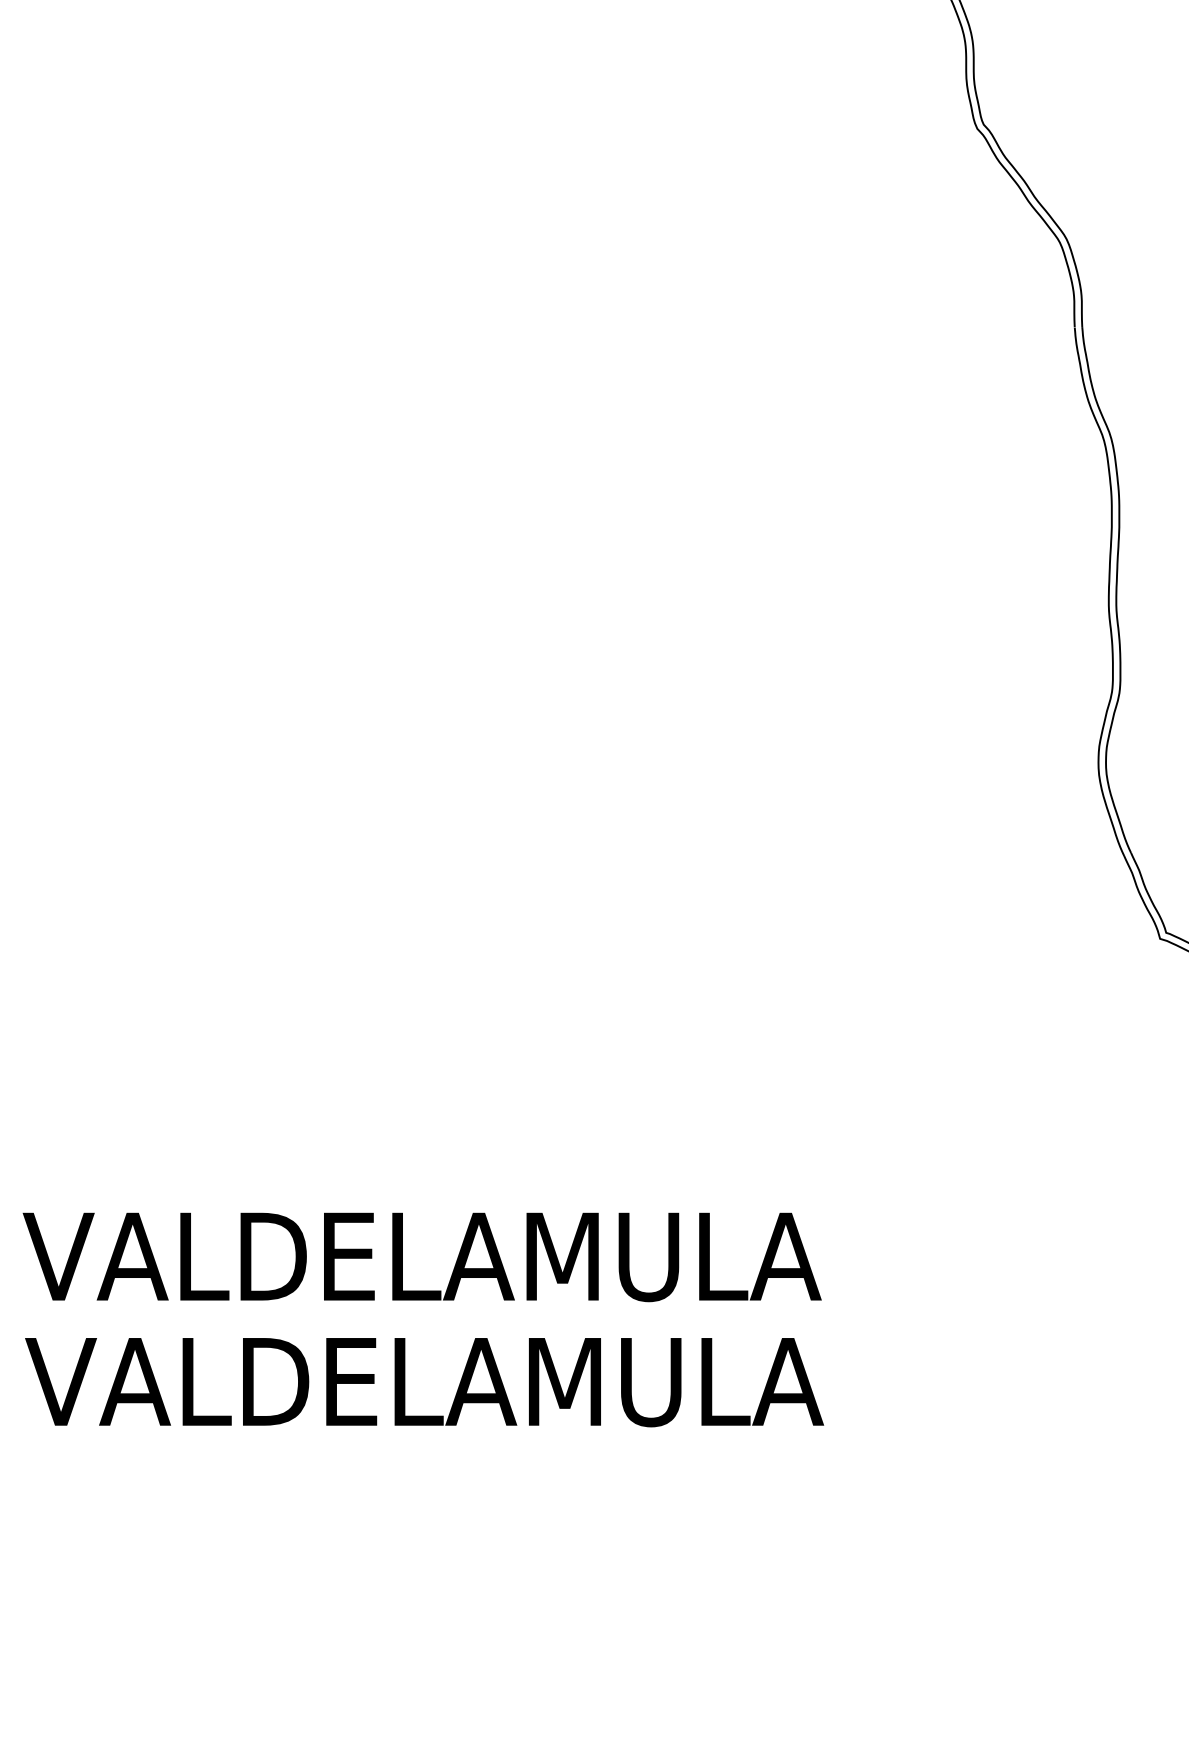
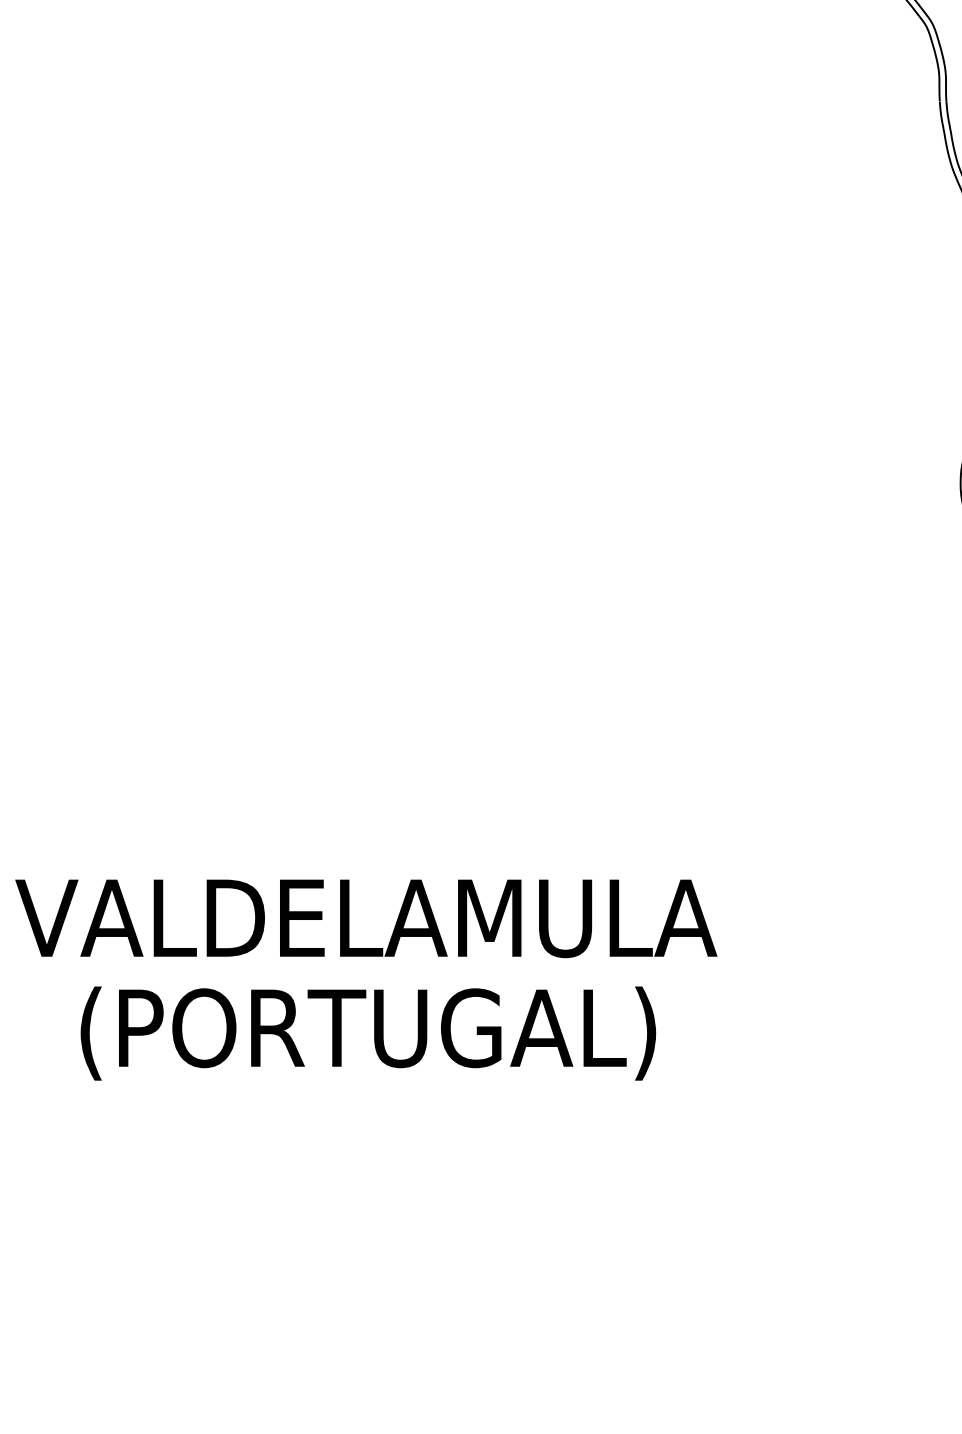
text: (424, 1387) -> (368, 1033), VALDELAMULA -> (PORTUGAL)

